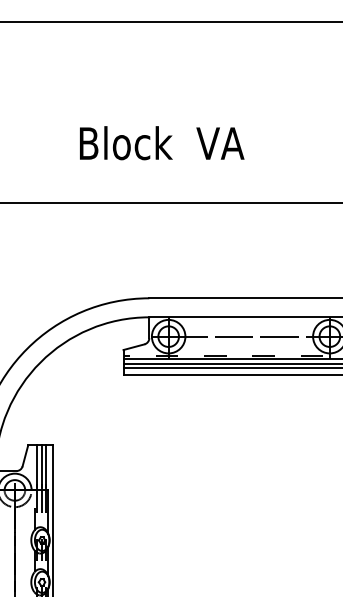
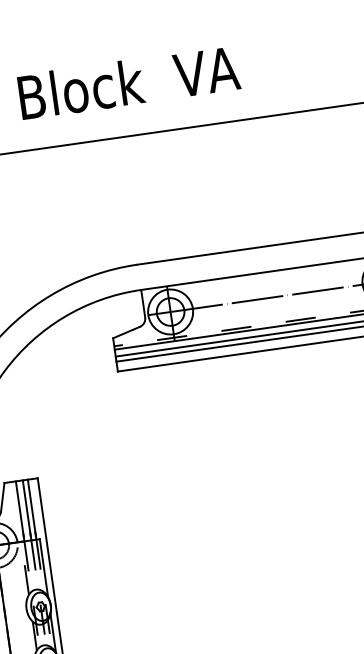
text: (162, 143) -> (129, 82), moved

